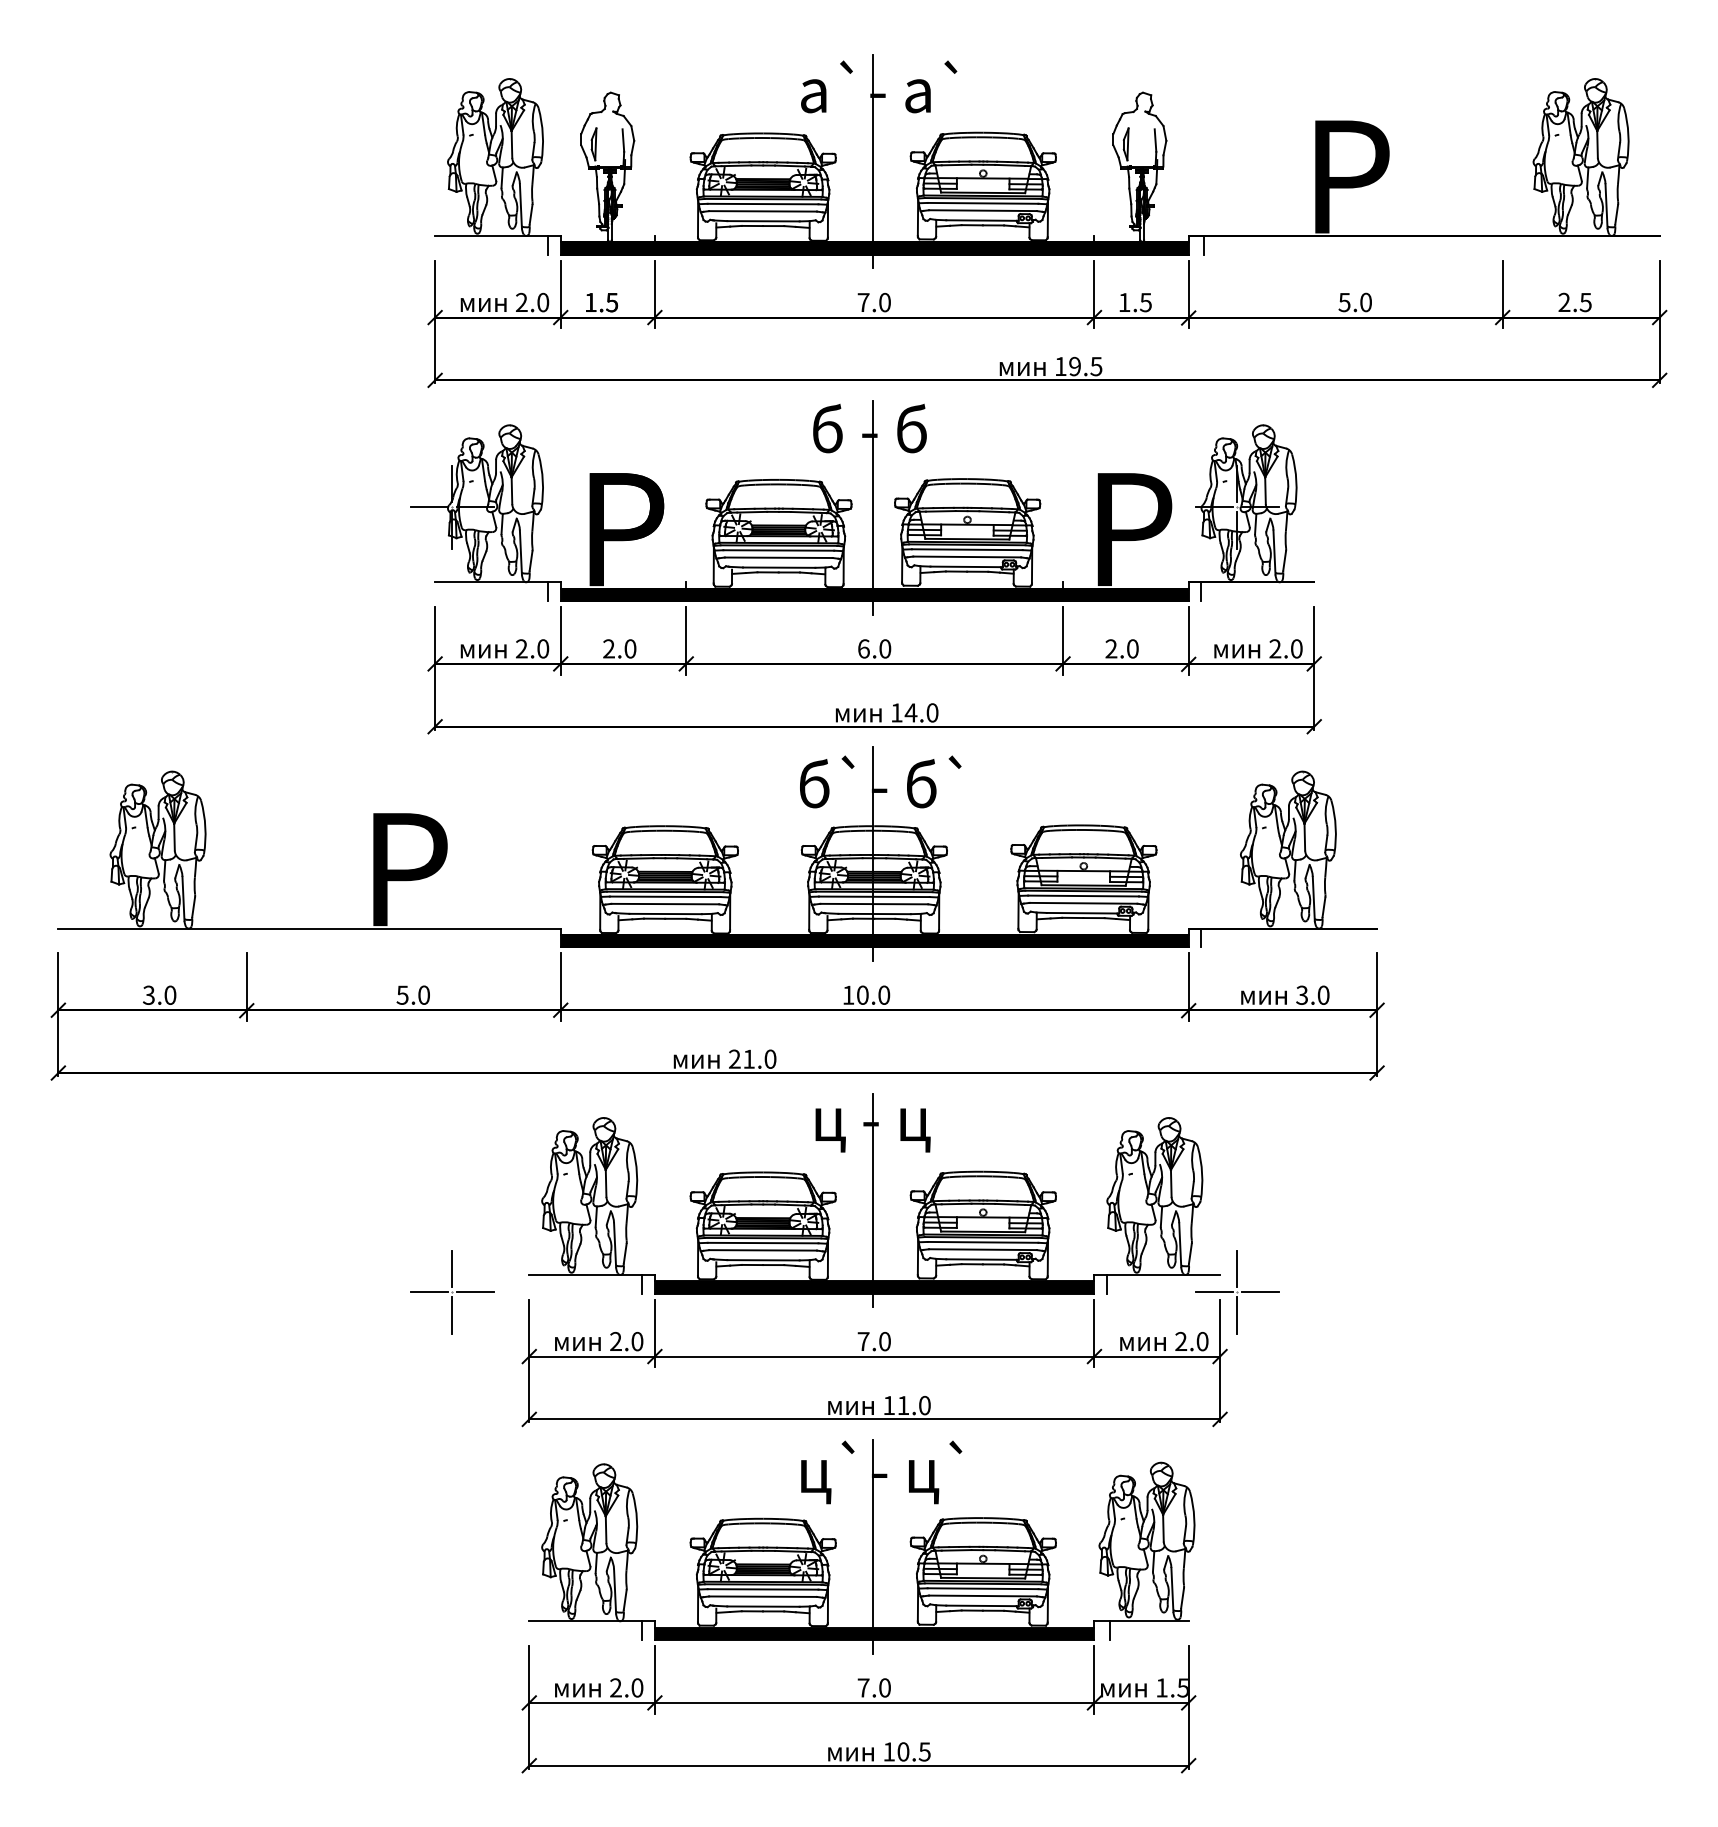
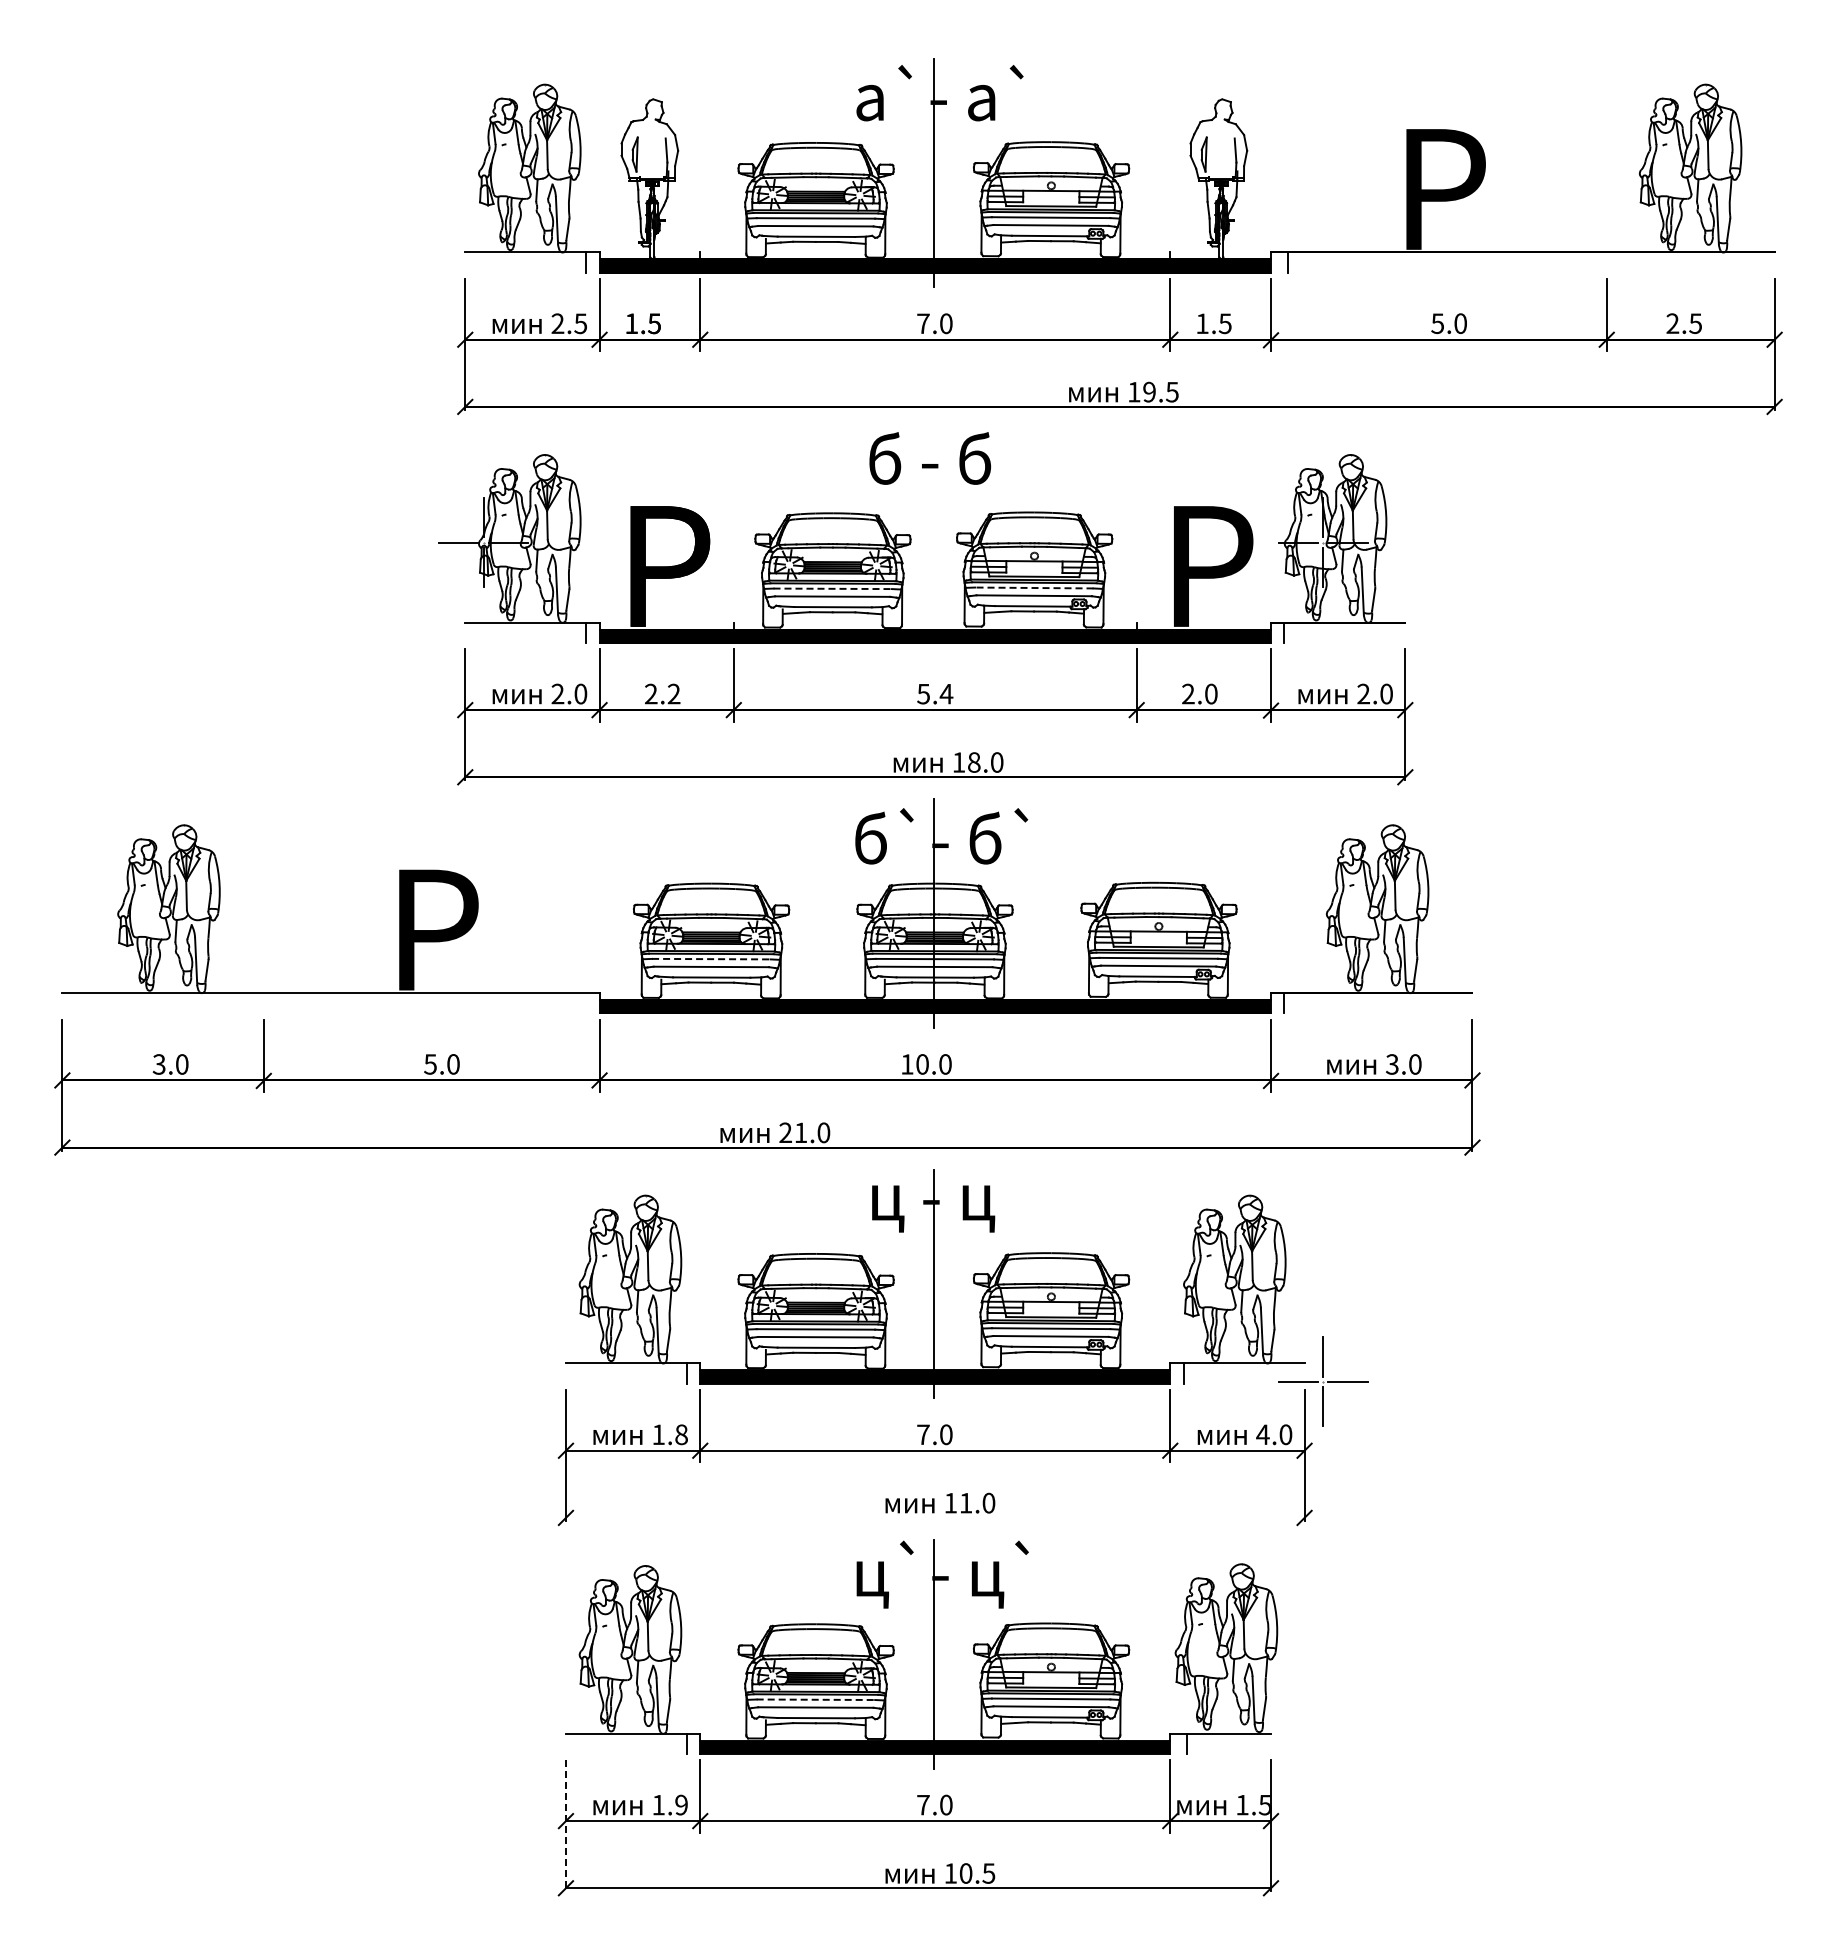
text: (542, 302) -> (580, 323), 2.0 -> 2.5
line: (873, 507) -> (933, 542), removed
line: (779, 550) -> (833, 588), solid -> dashed
line: (966, 550) -> (1033, 588), solid -> dashed
text: (629, 648) -> (673, 693), 2.0 -> 2.2
text: (874, 648) -> (935, 693), 6.0 -> 5.4
text: (911, 712) -> (974, 762), 14.0 -> 18.0
line: (665, 897) -> (711, 959), solid -> dashed
part: (452, 1291) -> (483, 1381), removed
text: (626, 1341) -> (669, 1434), 2.0 -> 1.8
text: (1180, 1341) -> (1262, 1434), 2.0 -> 4.0
line: (873, 1418) -> (934, 1517), removed
line: (763, 1589) -> (816, 1699), solid -> dashed
text: (626, 1687) -> (669, 1804), 2.0 -> 1.9
line: (528, 1707) -> (565, 1825), solid -> dashed

